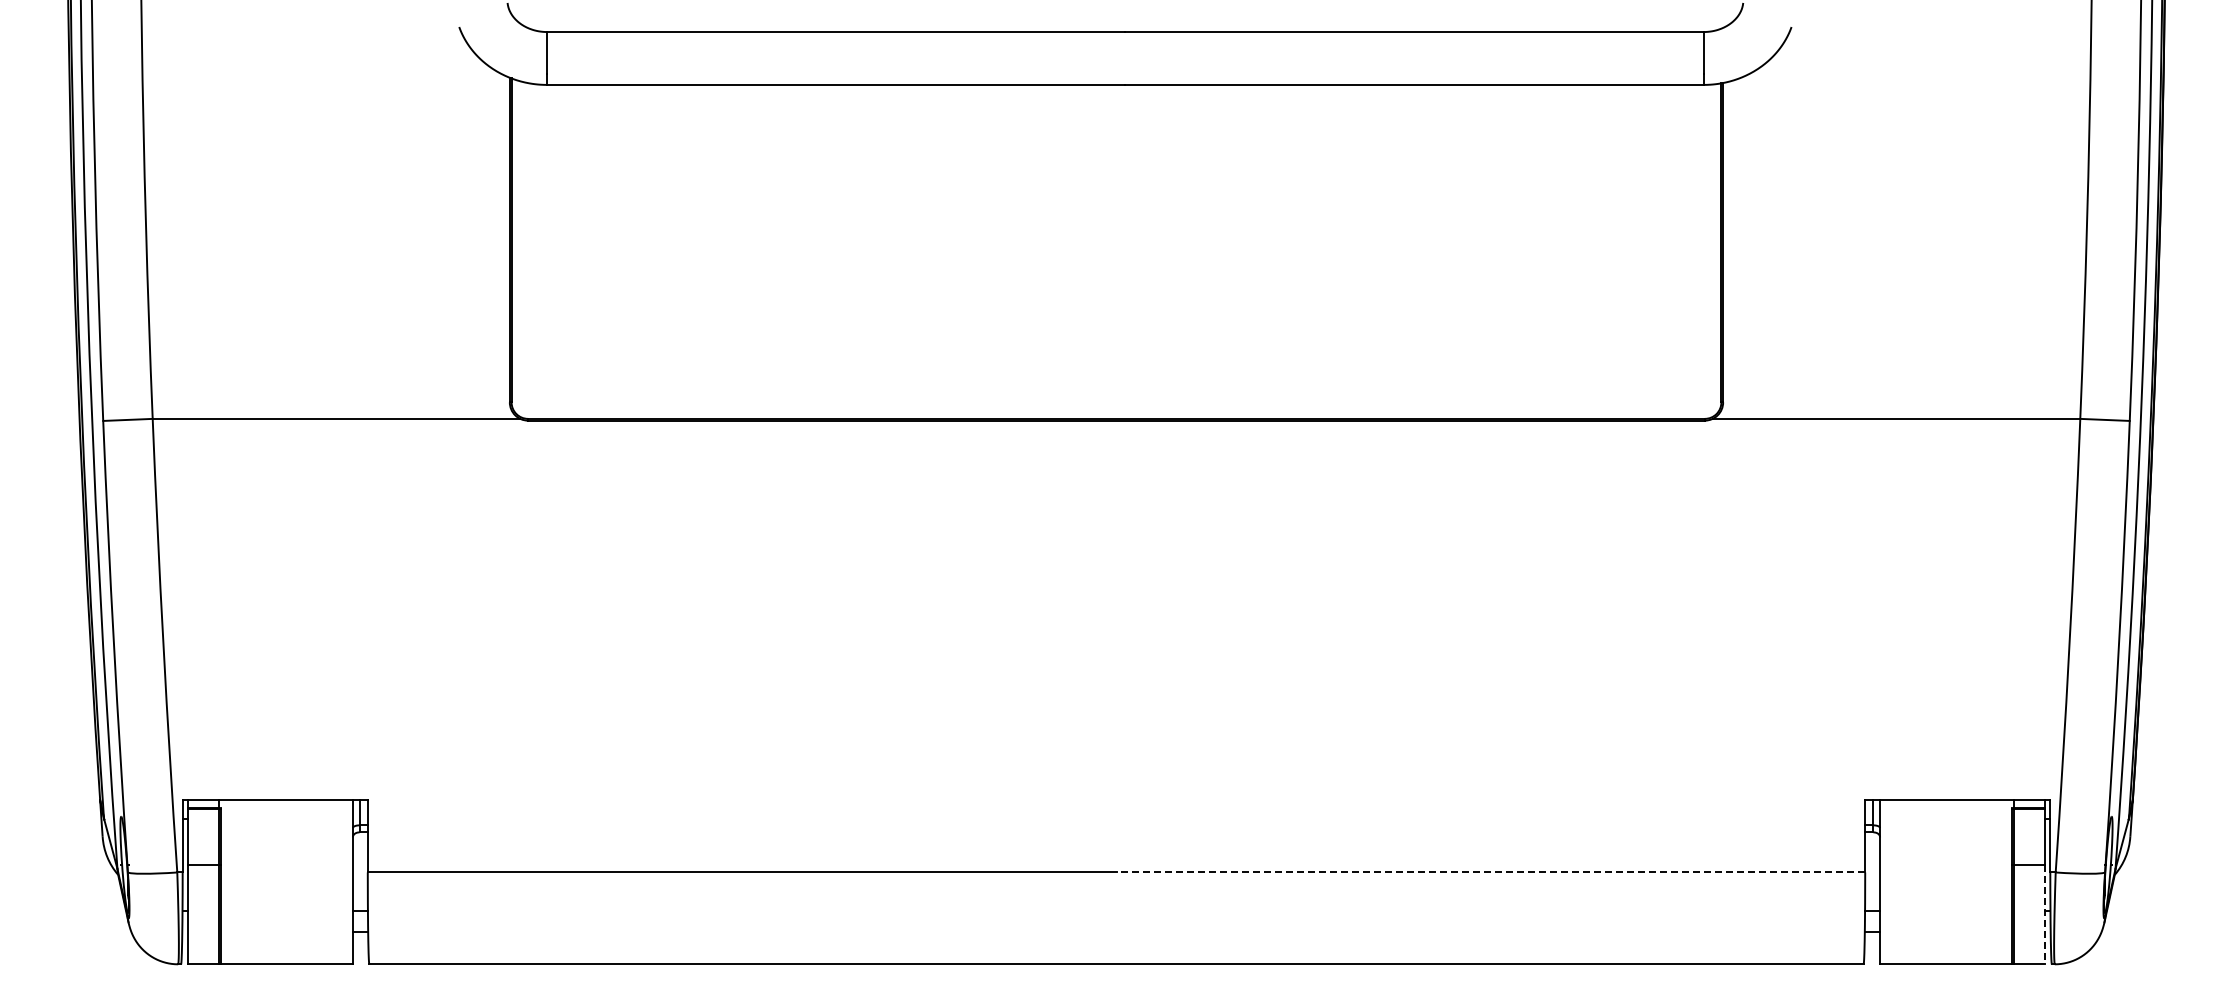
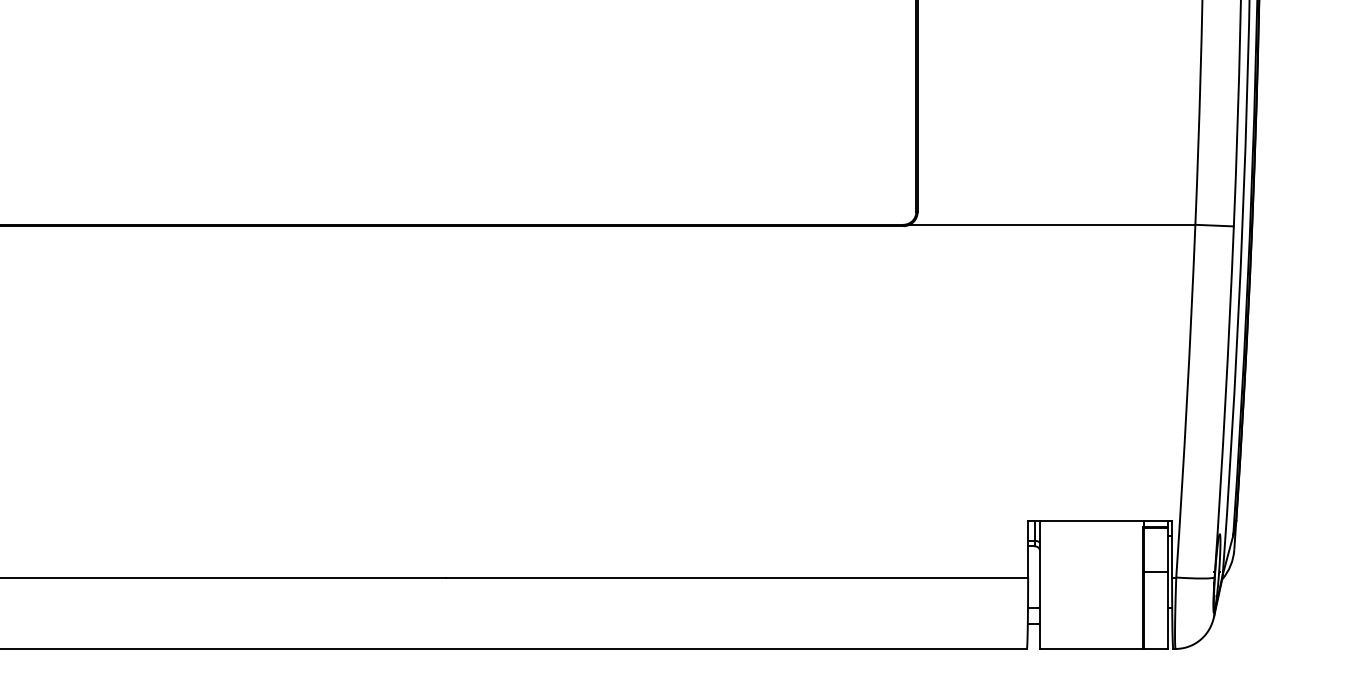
line: (1490, 872) -> (736, 577), dashed -> solid
line: (2045, 914) -> (1168, 610), dashed -> solid

